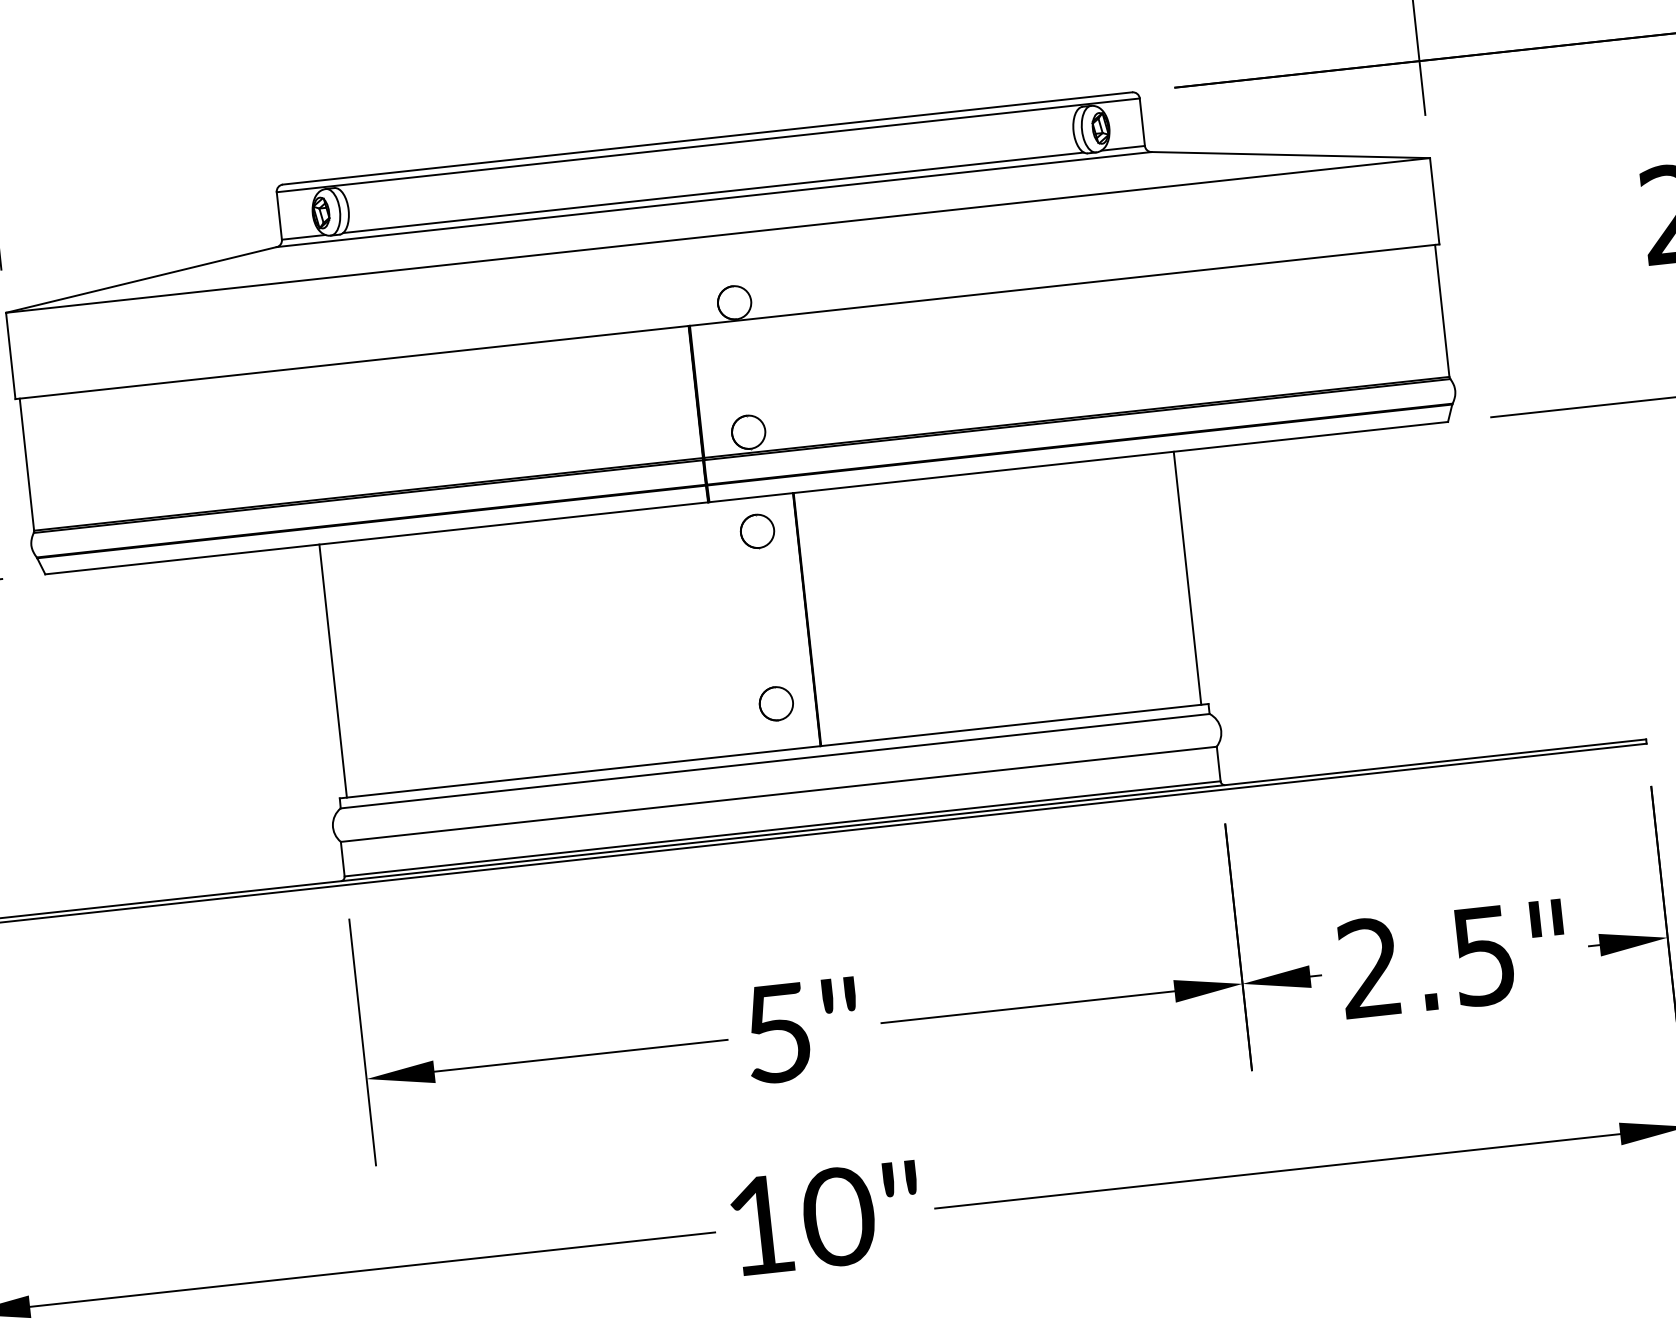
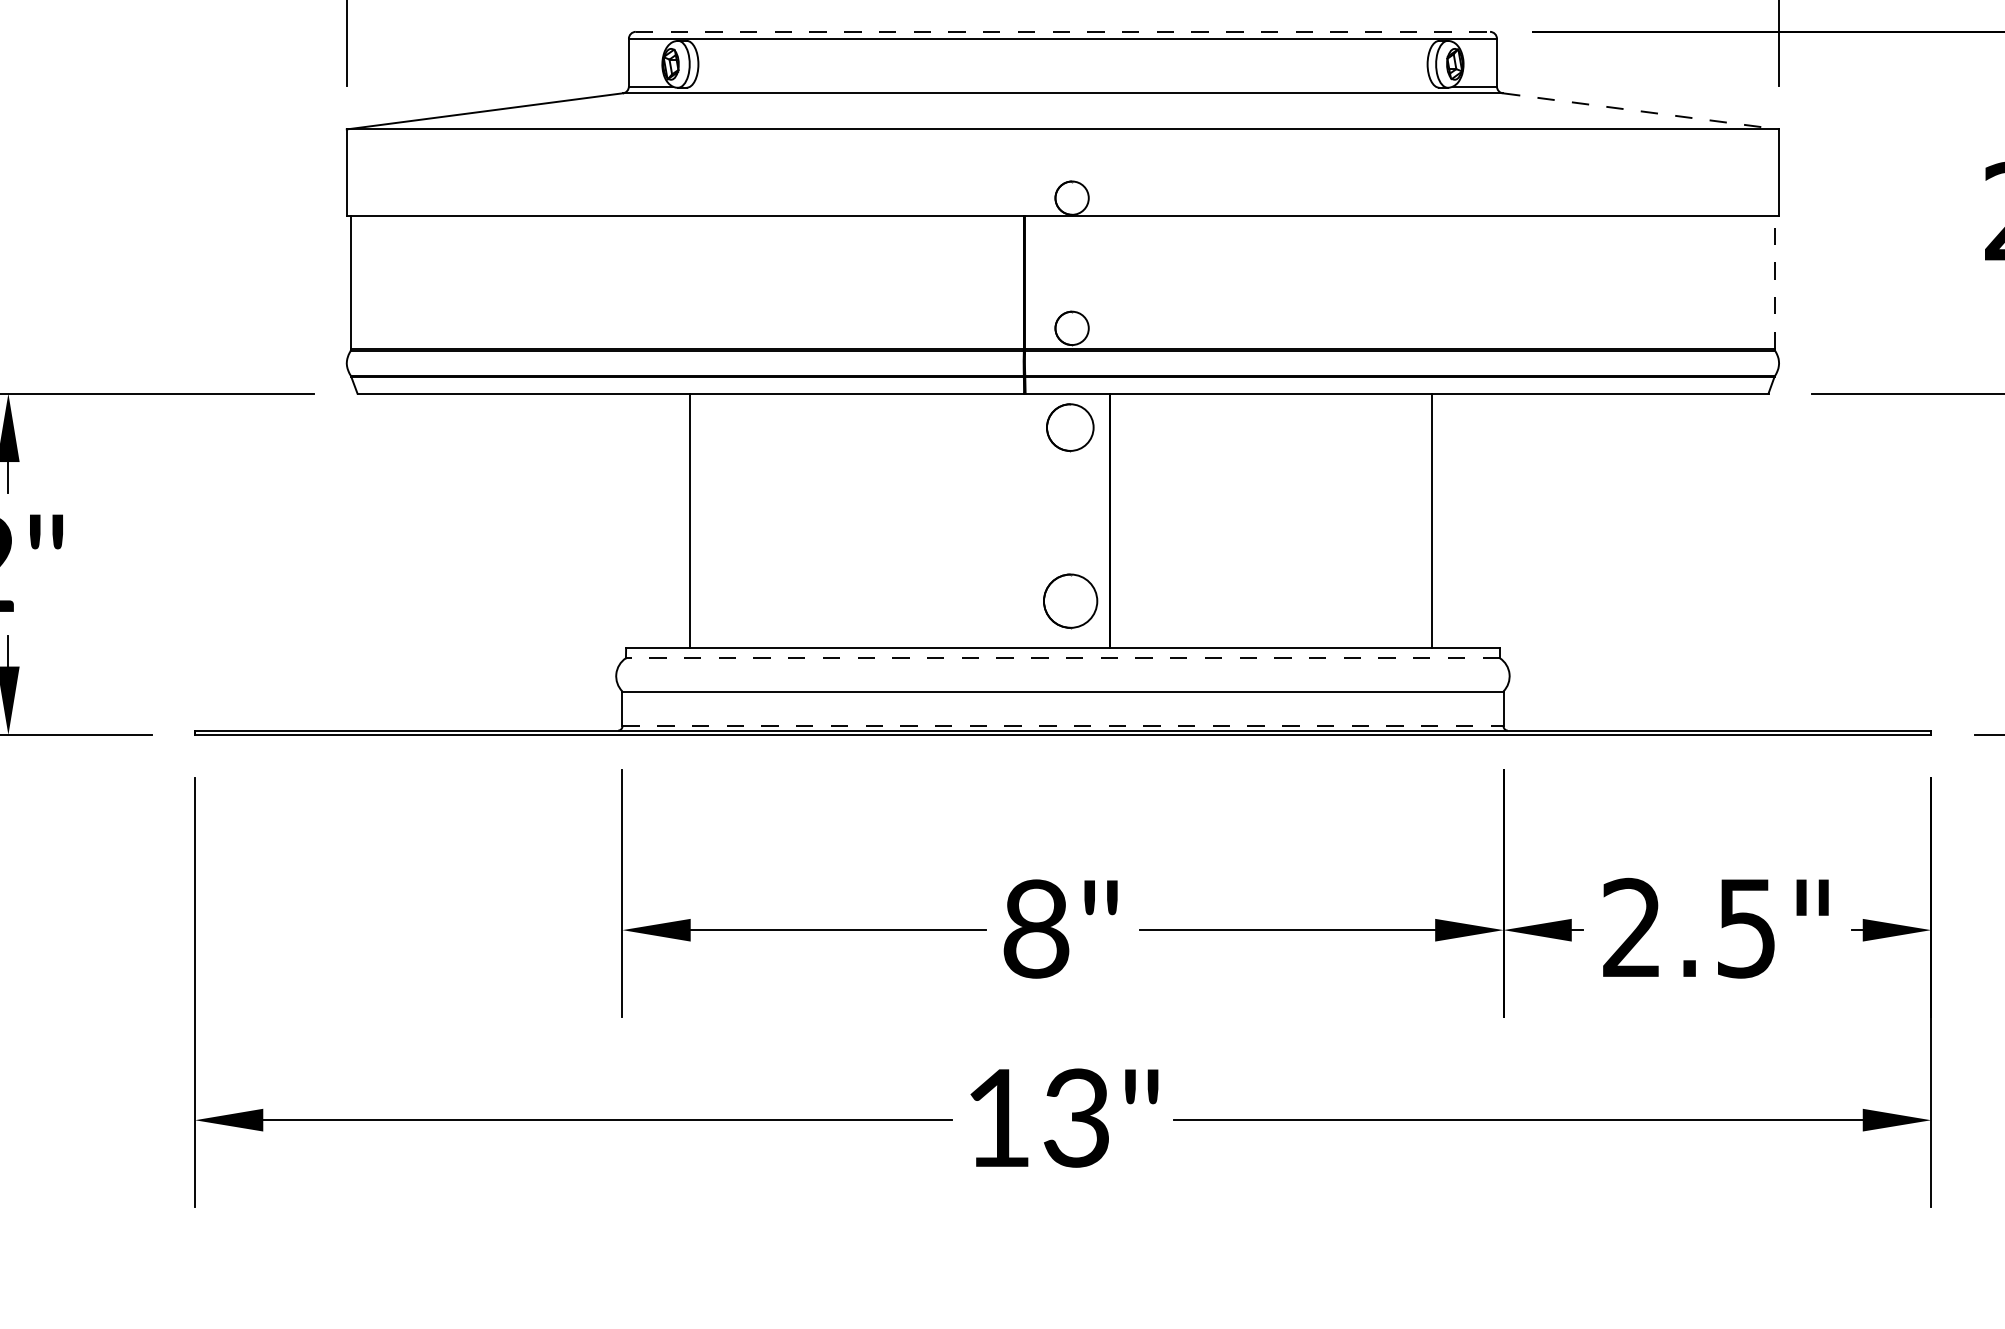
line: (708, 138) -> (1063, 31), solid -> dashed
line: (1291, 155) -> (1641, 111), solid -> dashed
line: (712, 192) -> (1062, 86), removed
line: (1441, 310) -> (1774, 282), solid -> dashed
part: (756, 532) -> (1069, 428), size x1.4
line: (1187, 577) -> (1431, 520), moved
line: (333, 670) -> (690, 520), moved
part: (775, 704) -> (1069, 601), size x1.6
line: (774, 761) -> (1062, 658), solid -> dashed
line: (783, 828) -> (1063, 726), solid -> dashed
text: (778, 1032) -> (1036, 928), 5" -> 8"
text: (839, 1216) -> (1077, 1117), 10" -> 13"

